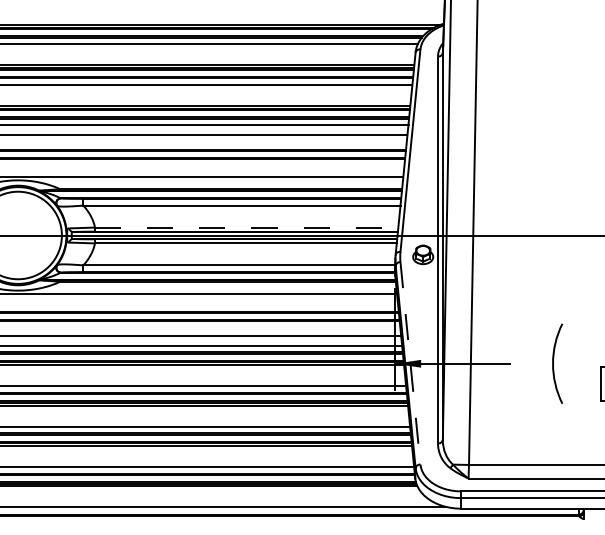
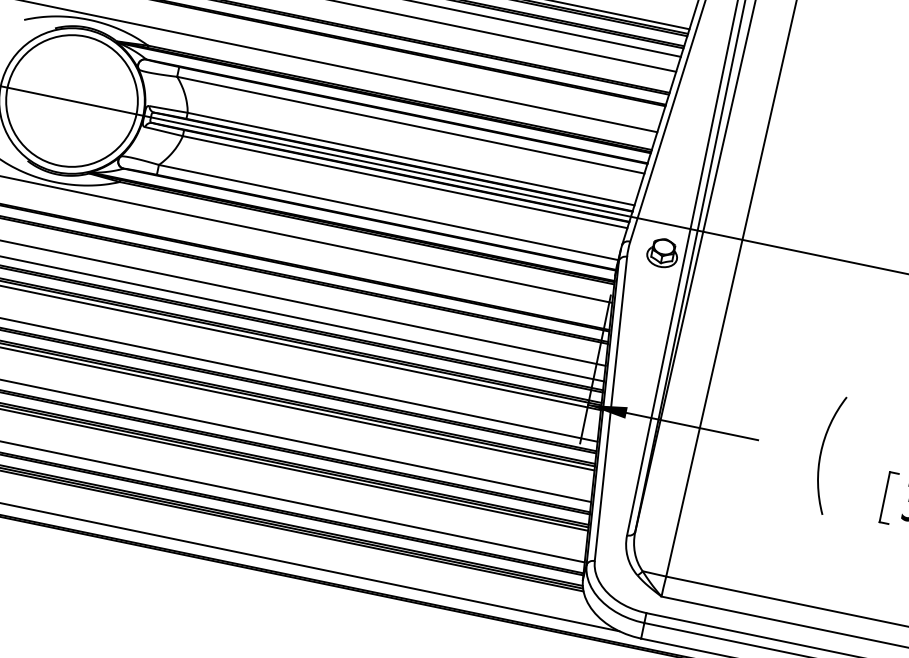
line: (246, 227) -> (410, 158), dashed -> solid
line: (410, 363) -> (610, 409), dashed -> solid

